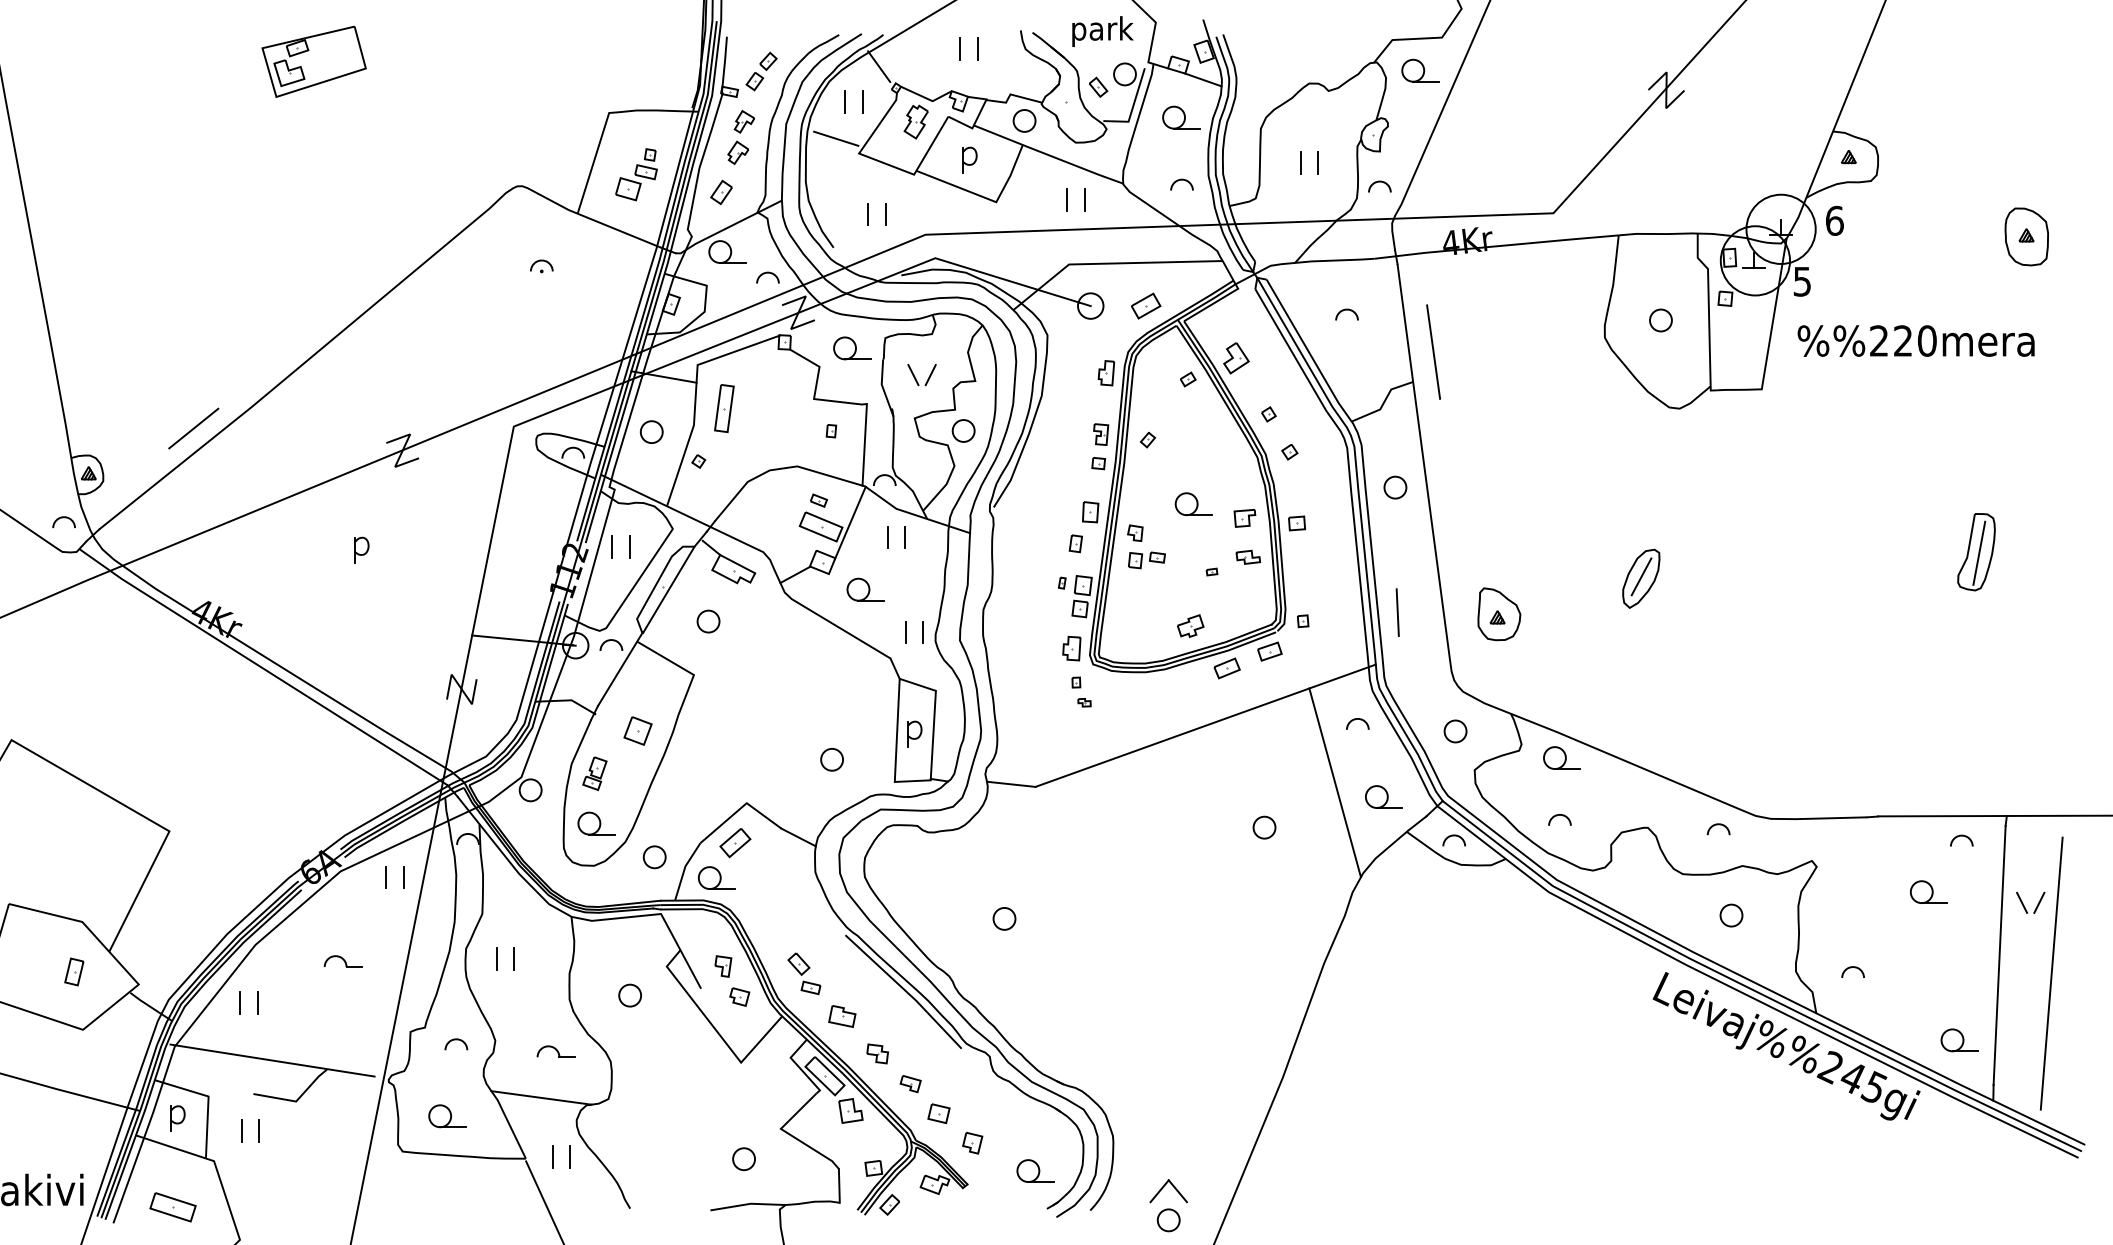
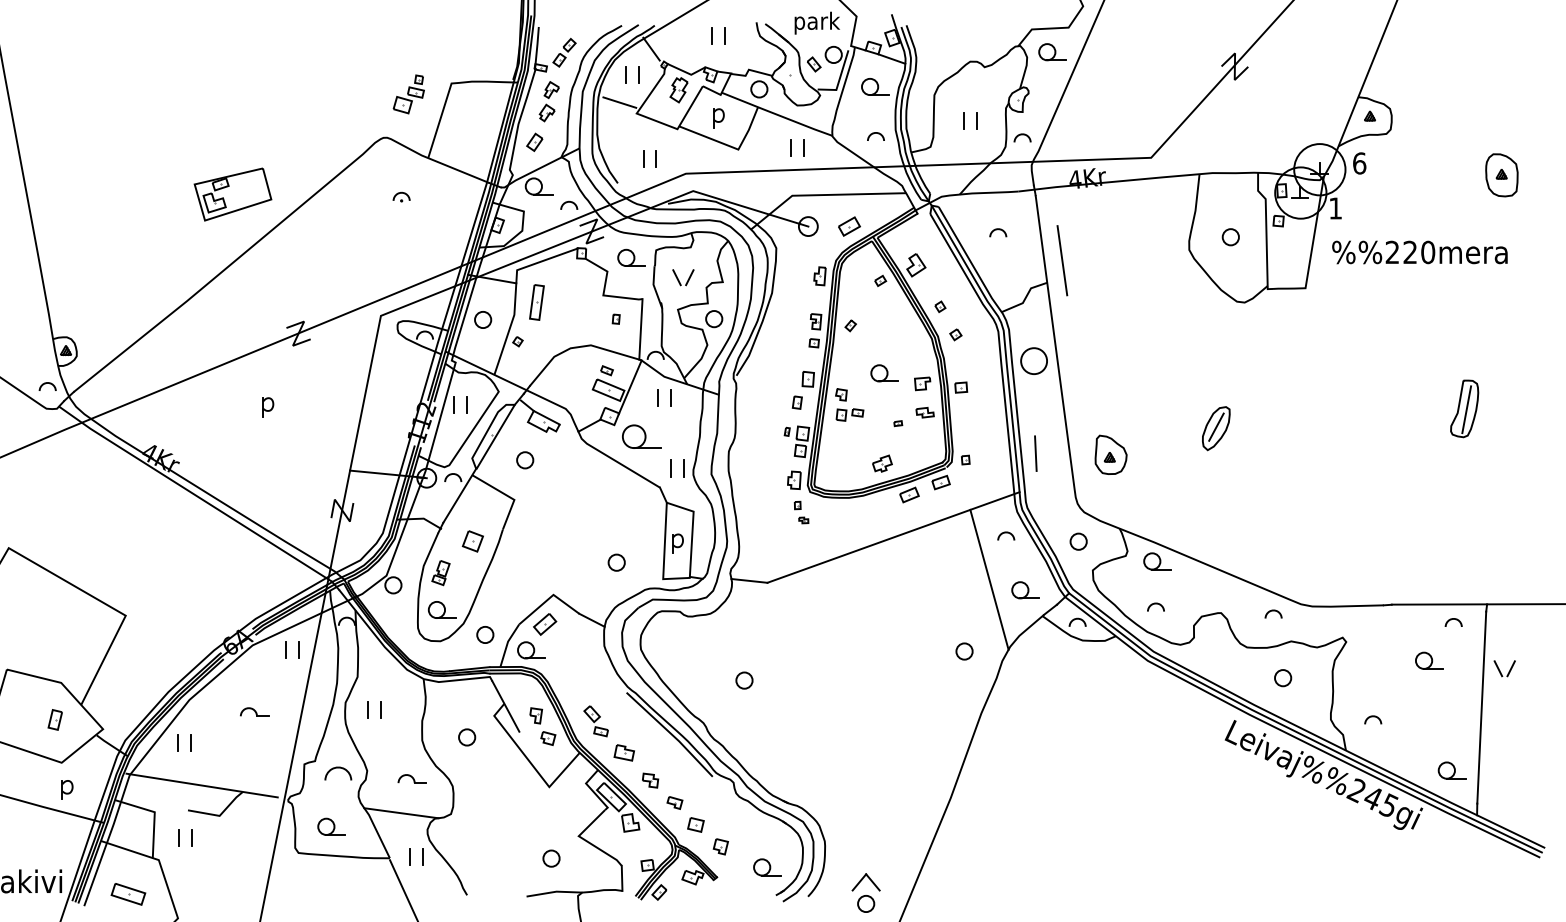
part: (313, 61) -> (232, 194), moved
part: (636, 174) -> (408, 94), moved
text: (1801, 281) -> (1334, 208), 5 -> 1
line: (193, 428) -> (143, 317), removed
part: (1395, 487) -> (1034, 360), size x1.6
part: (865, 589) -> (641, 436), size x1.4
part: (1264, 827) -> (964, 651), moved
line: (2051, 973) -> (1520, 721), removed
part: (456, 1044) -> (338, 773), size x1.6
part: (177, 1118) -> (67, 789), moved

